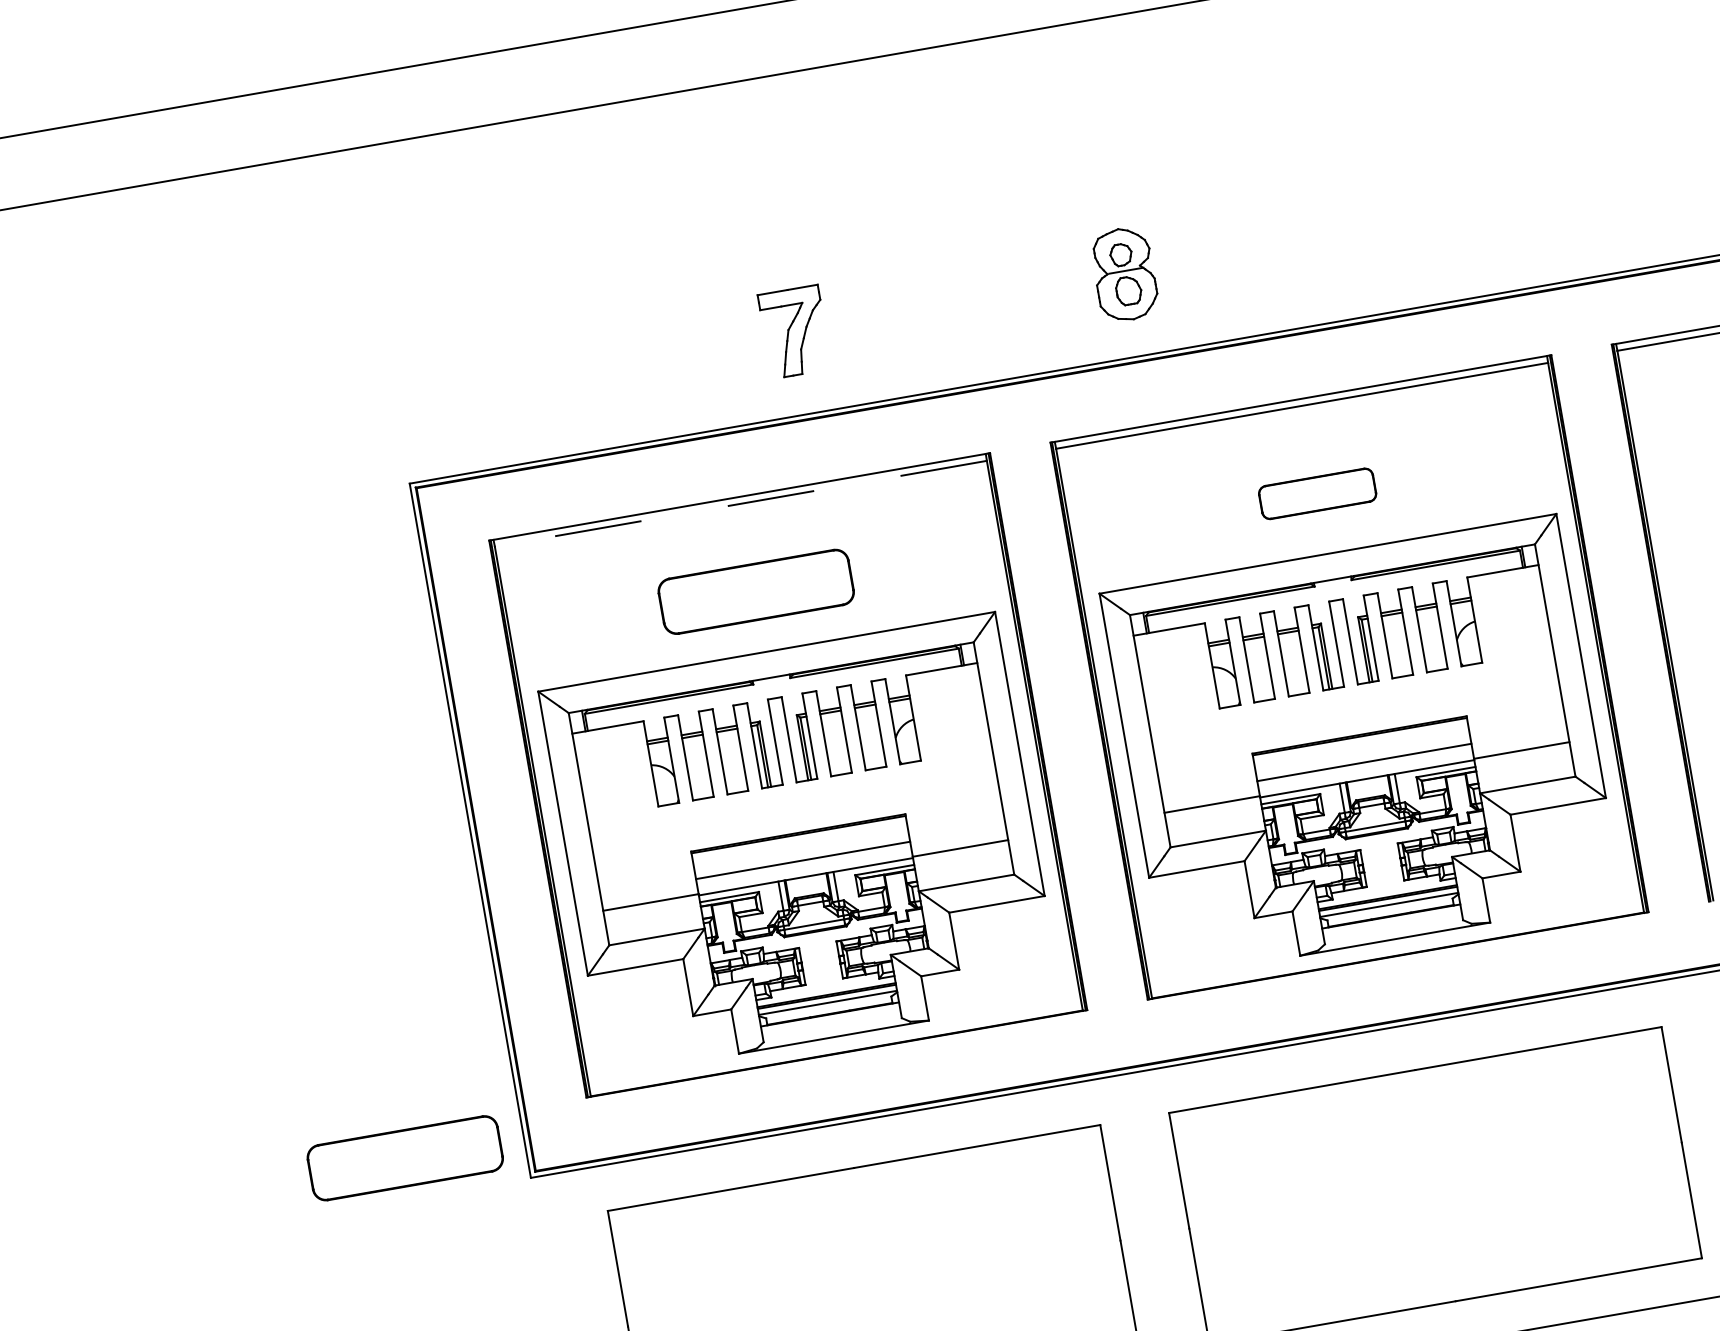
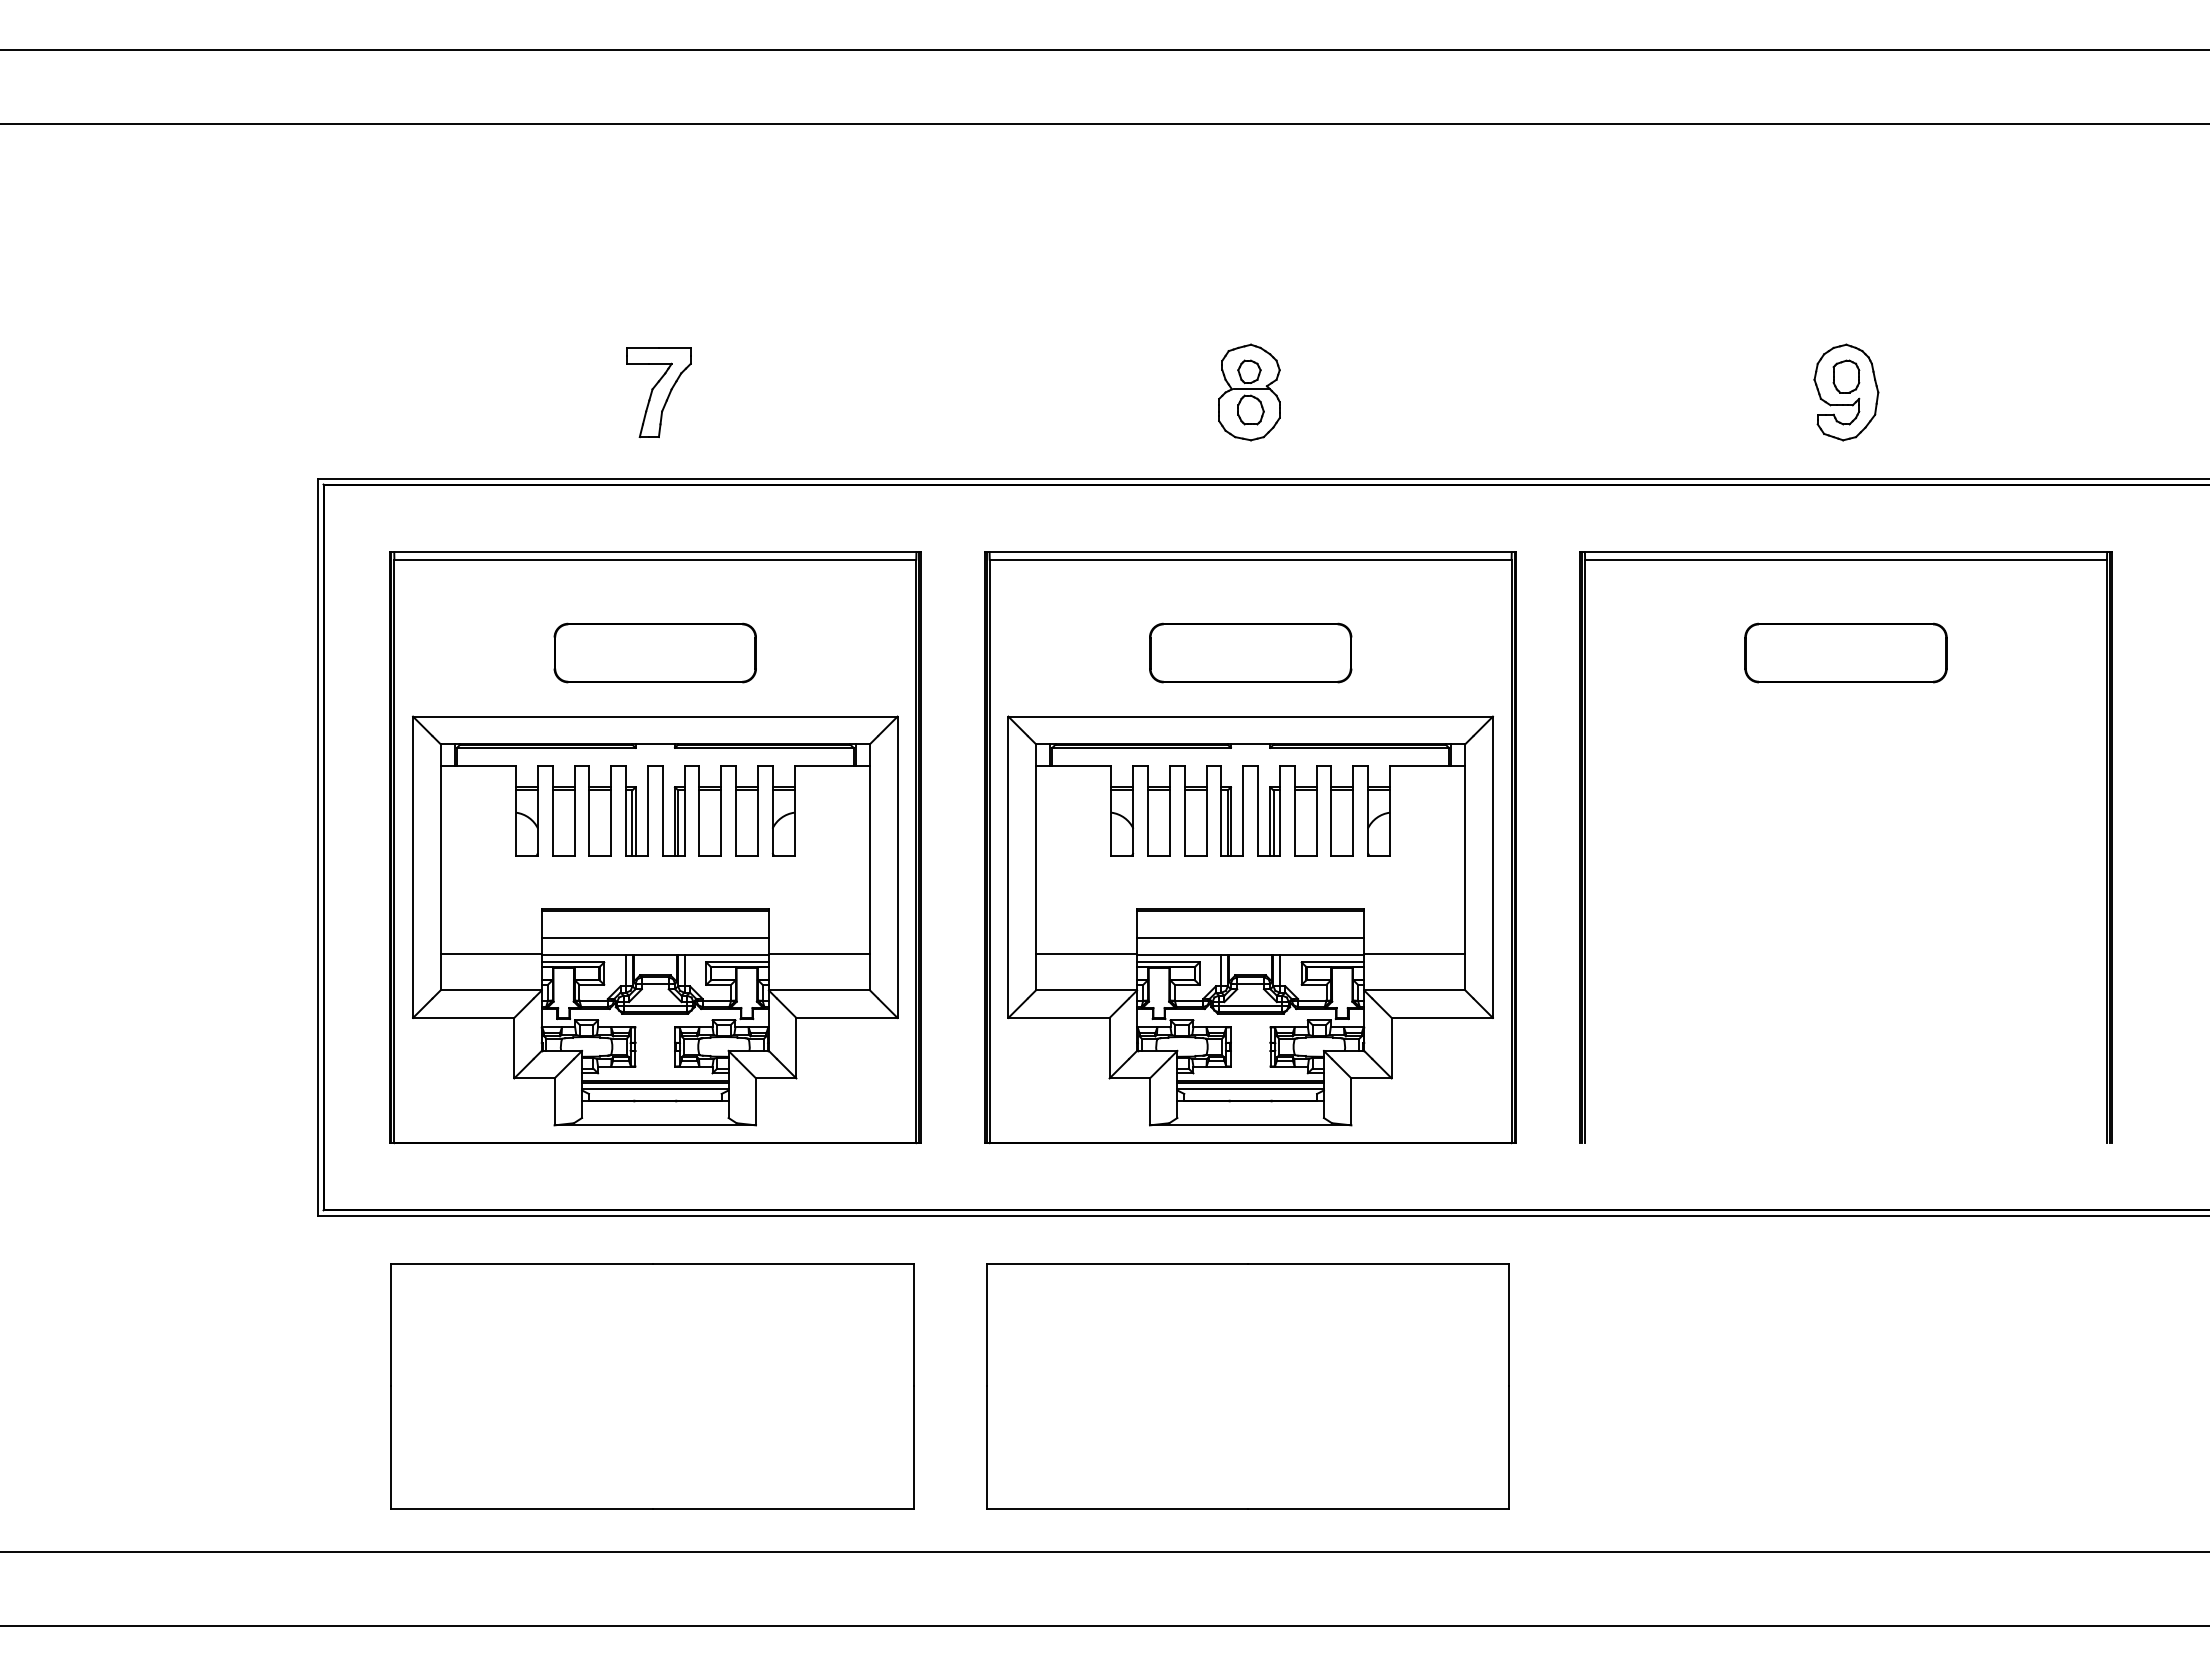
part: (1124, 274) -> (1249, 392), moved
part: (794, 332) -> (658, 392), moved
part: (1317, 493) -> (1250, 652), size x1.67
line: (741, 503) -> (655, 559), dashed -> solid
part: (404, 1157) -> (191, 1172), removed

